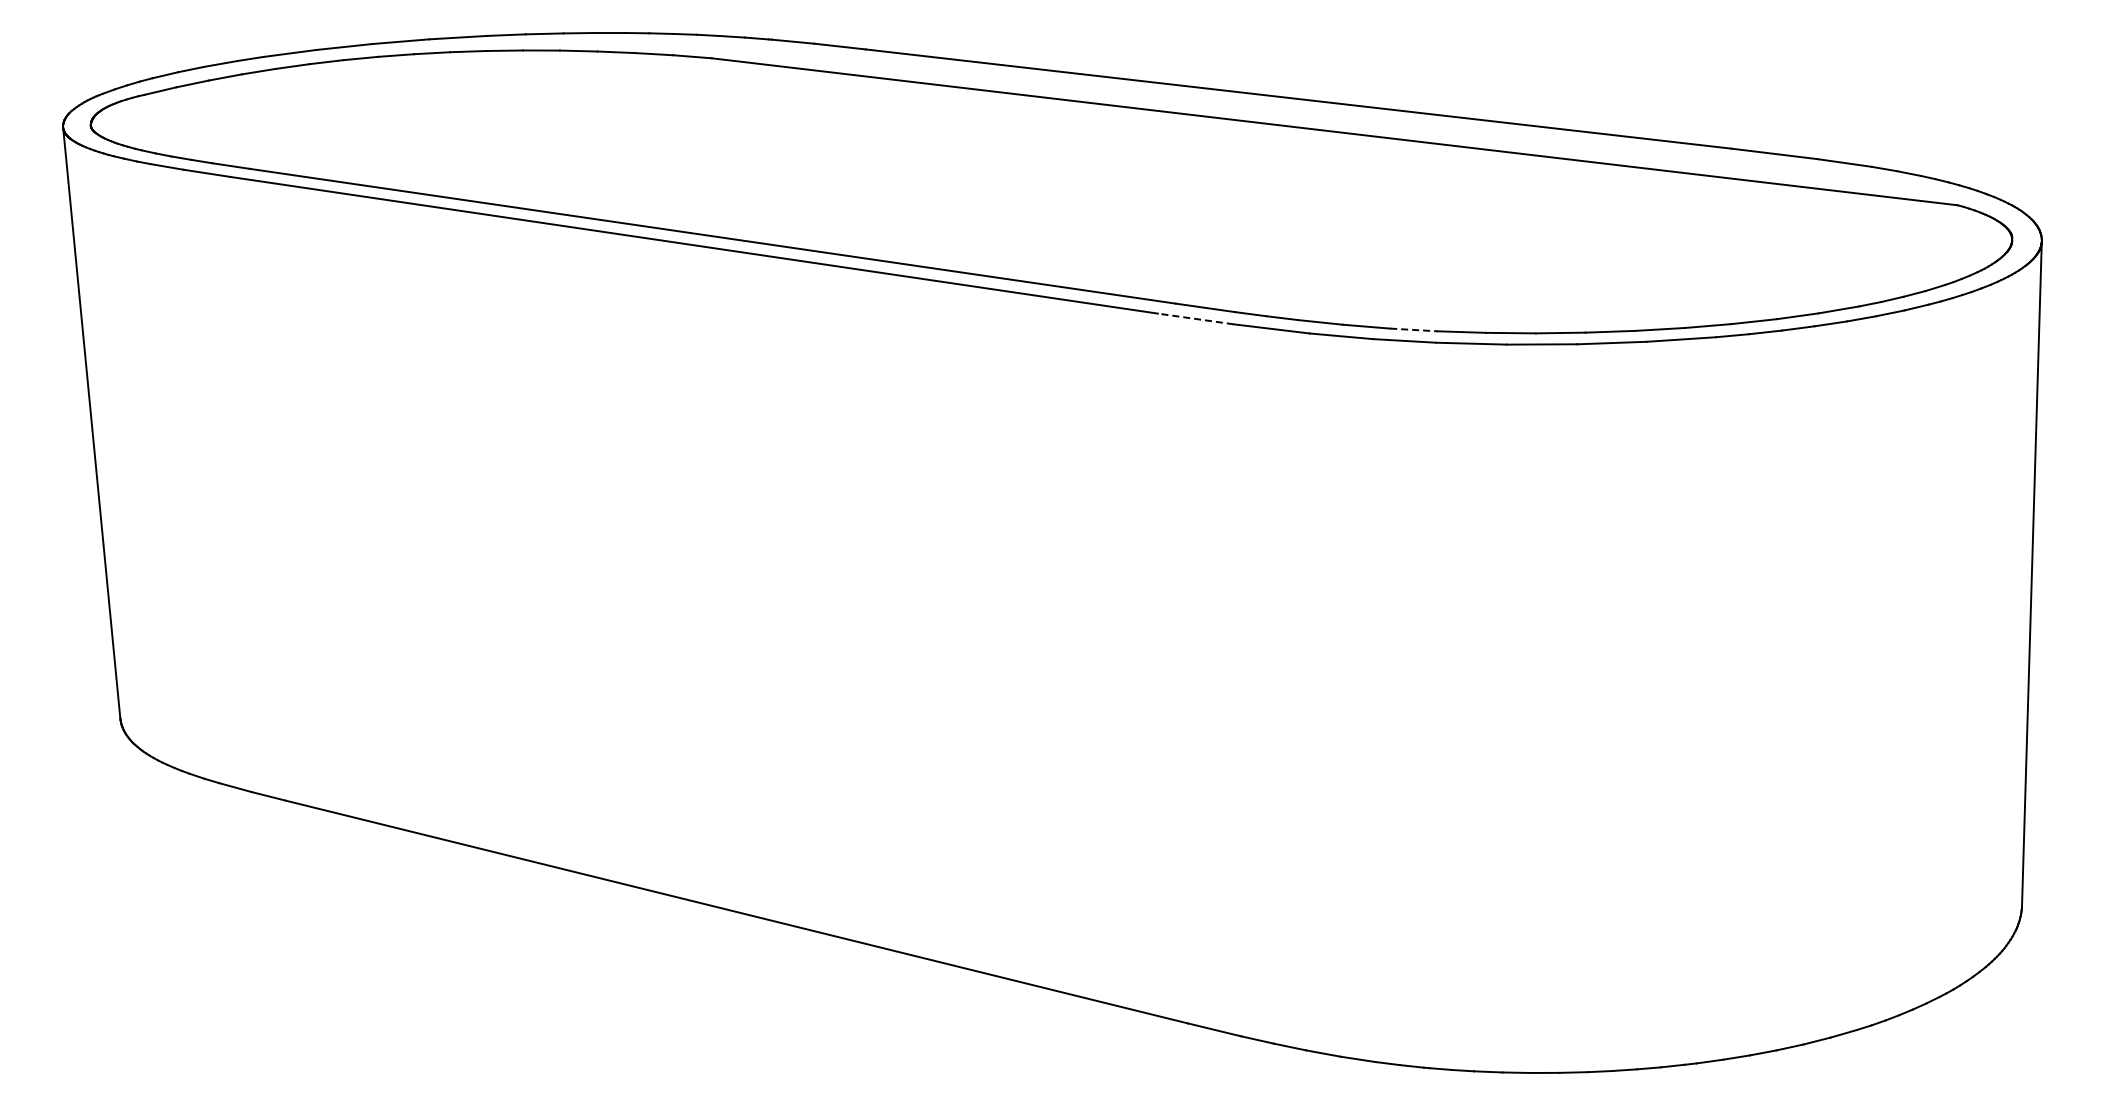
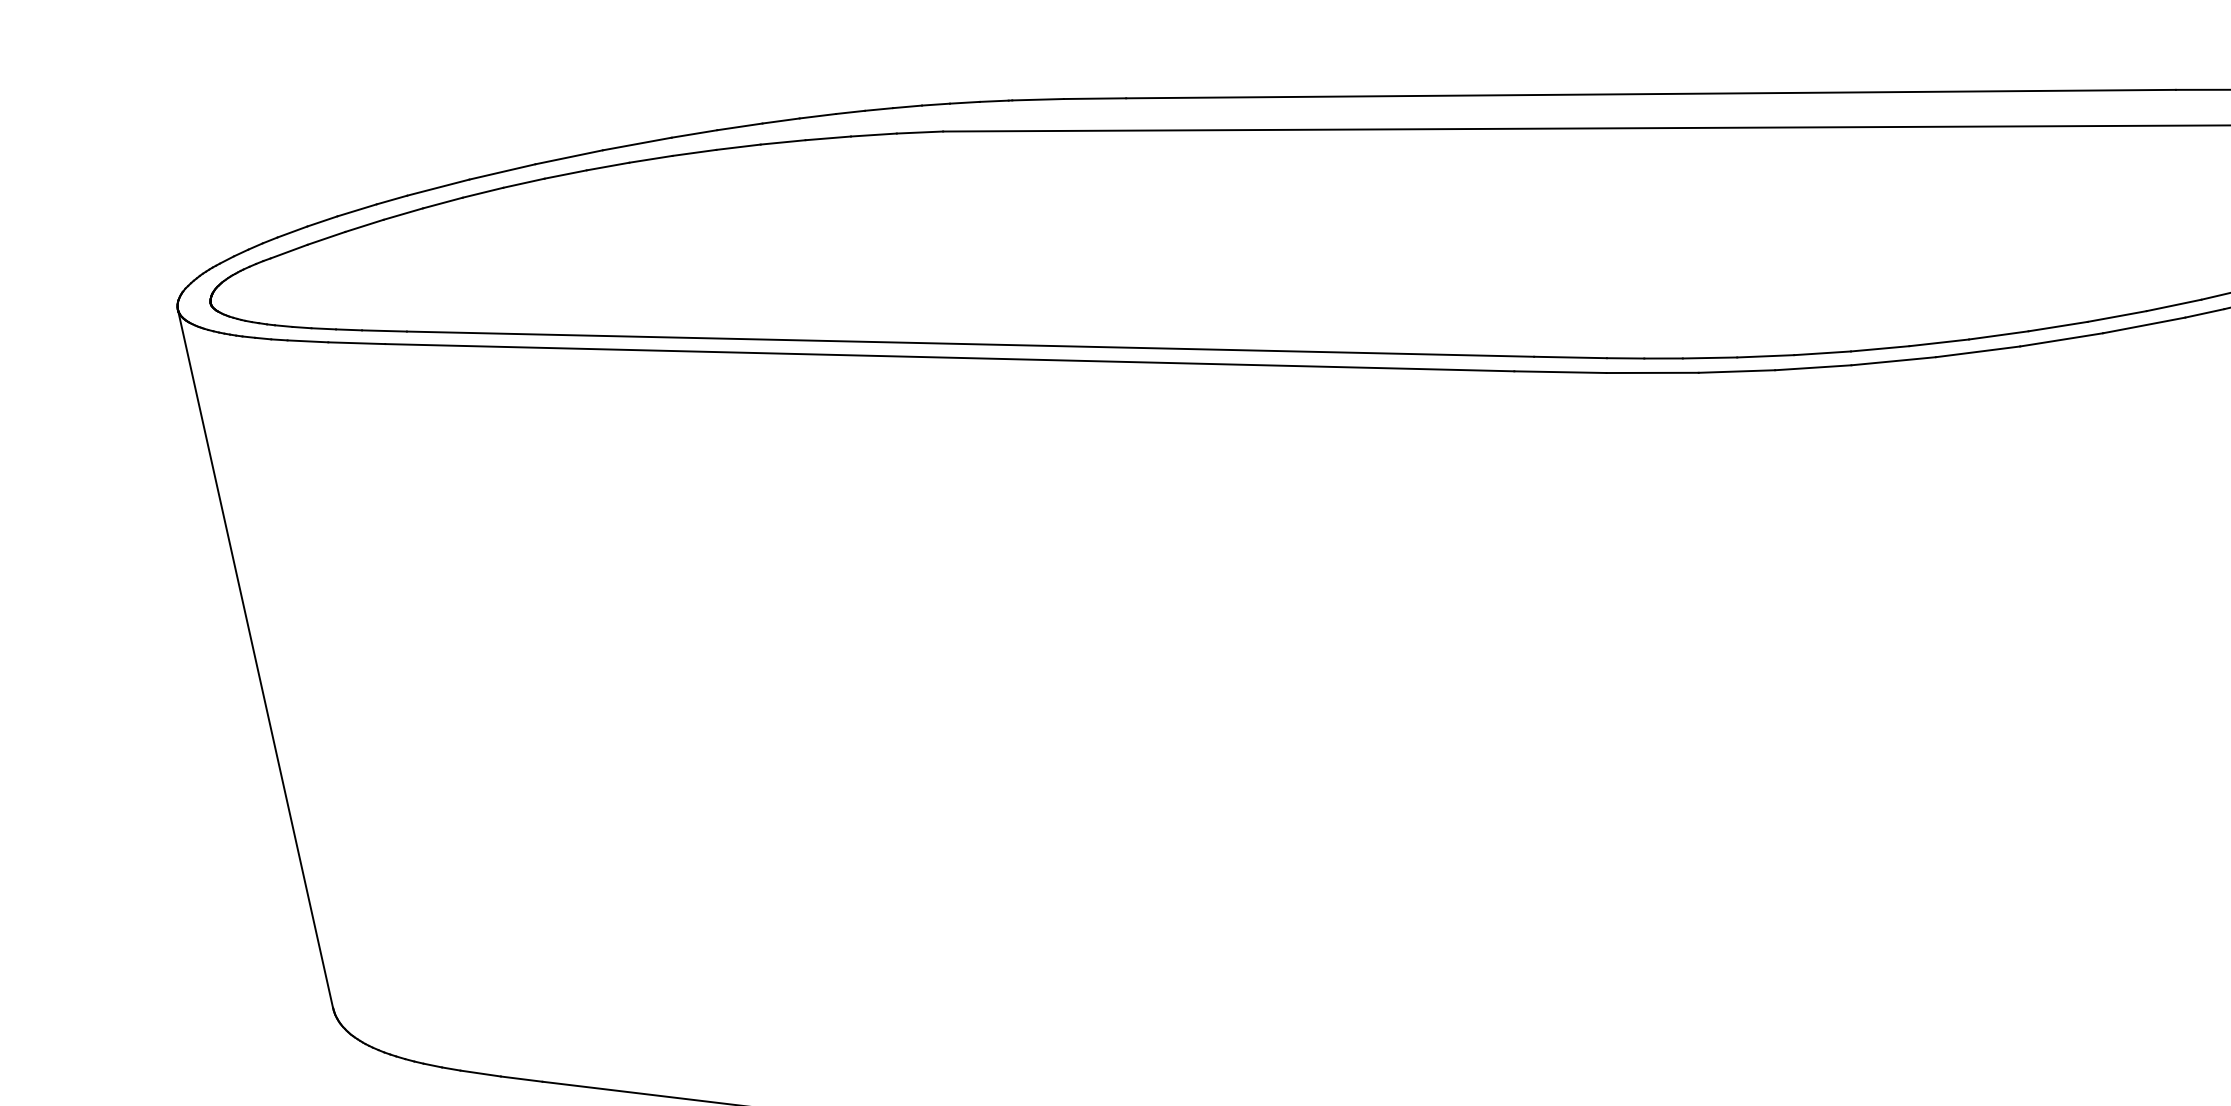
line: (1195, 318) -> (1559, 371), dashed -> solid
line: (1413, 329) -> (1822, 352), dashed -> solid

